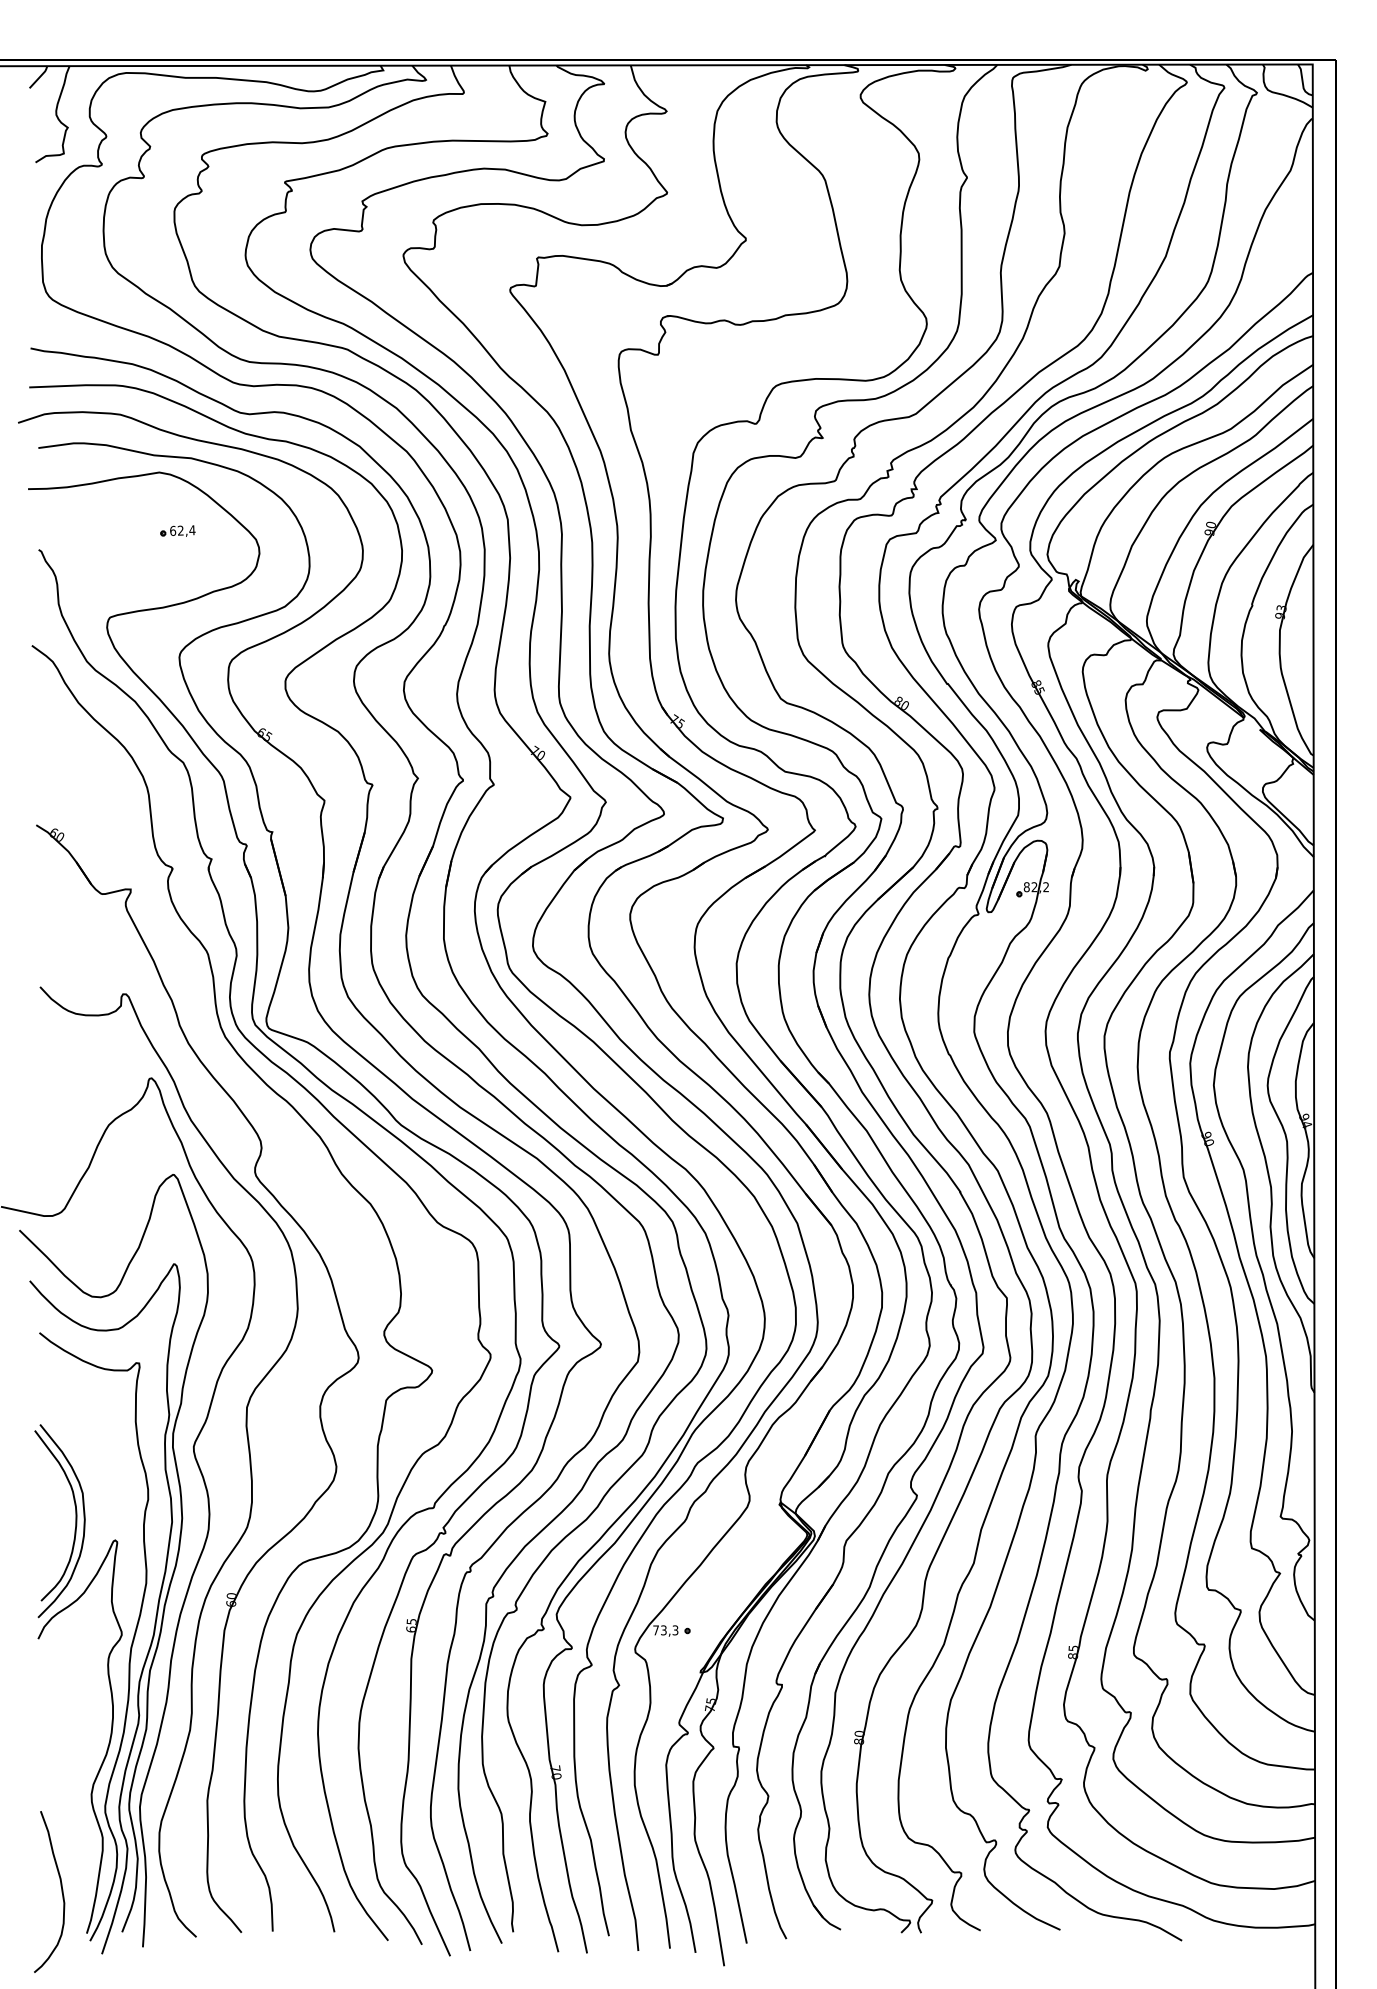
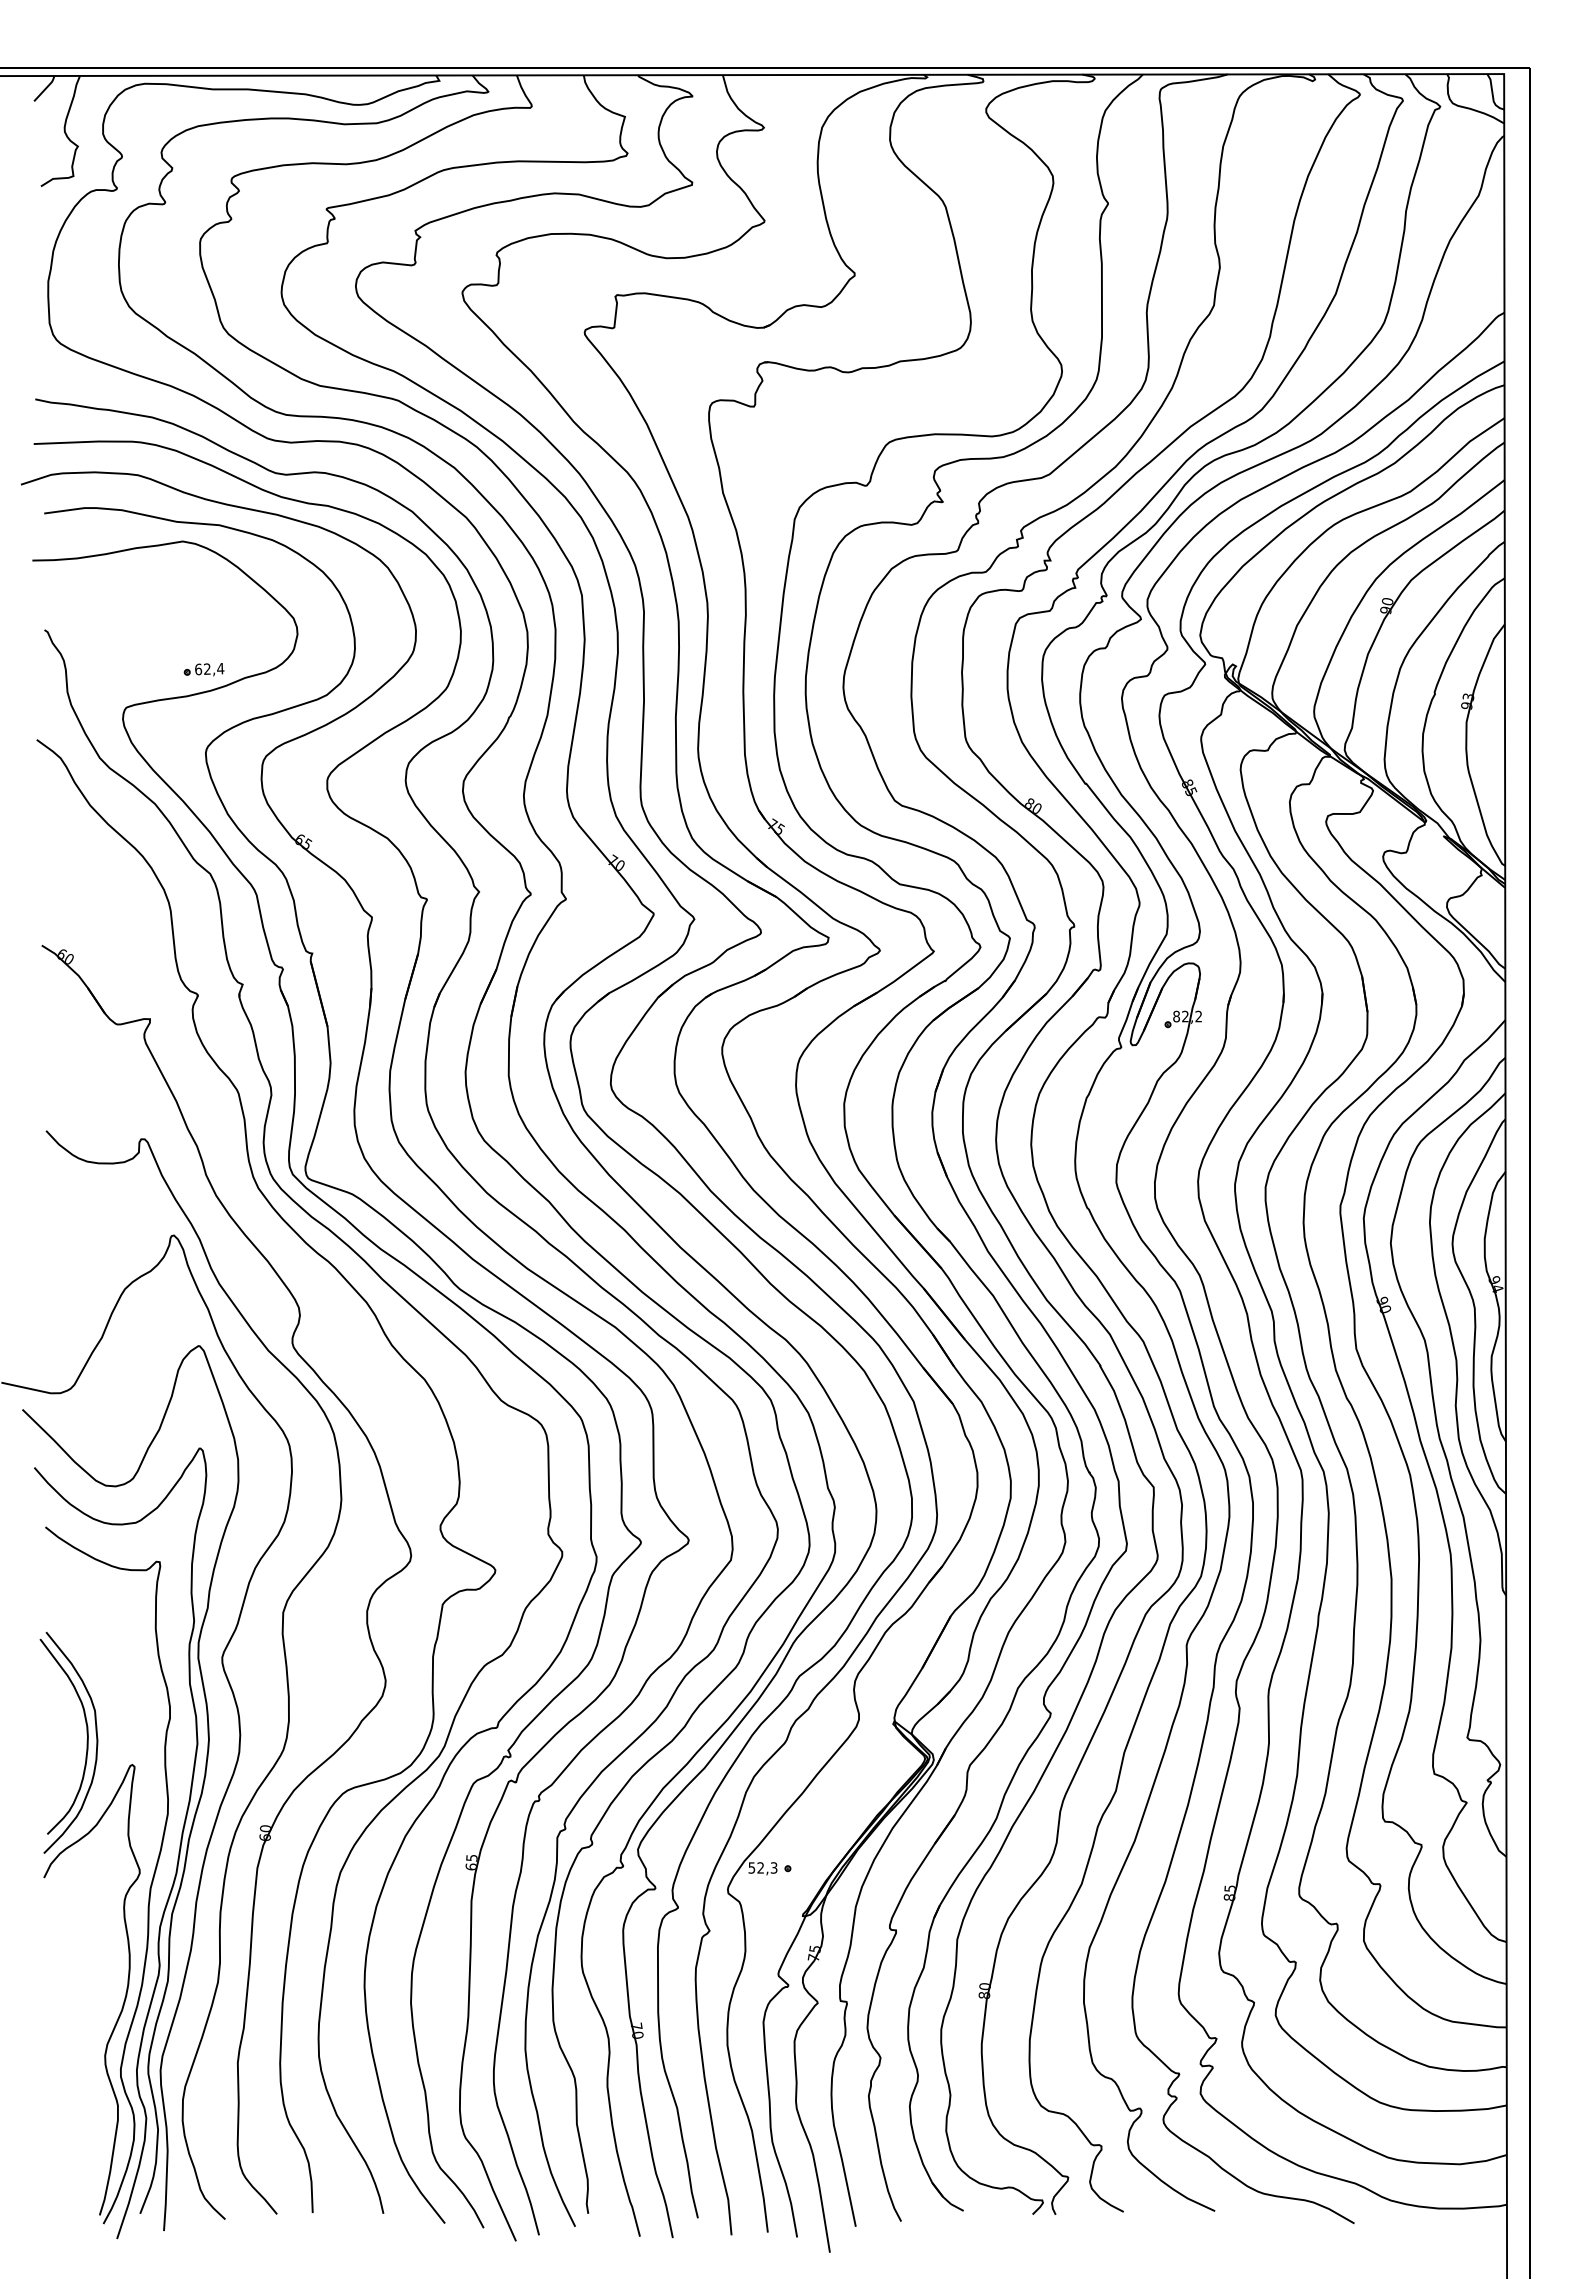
part: (177, 530) -> (203, 669), moved
text: (660, 1629) -> (756, 1867), 73,3 -> 52,3
curve: (61, 1890) -> (70, 2166), removed

